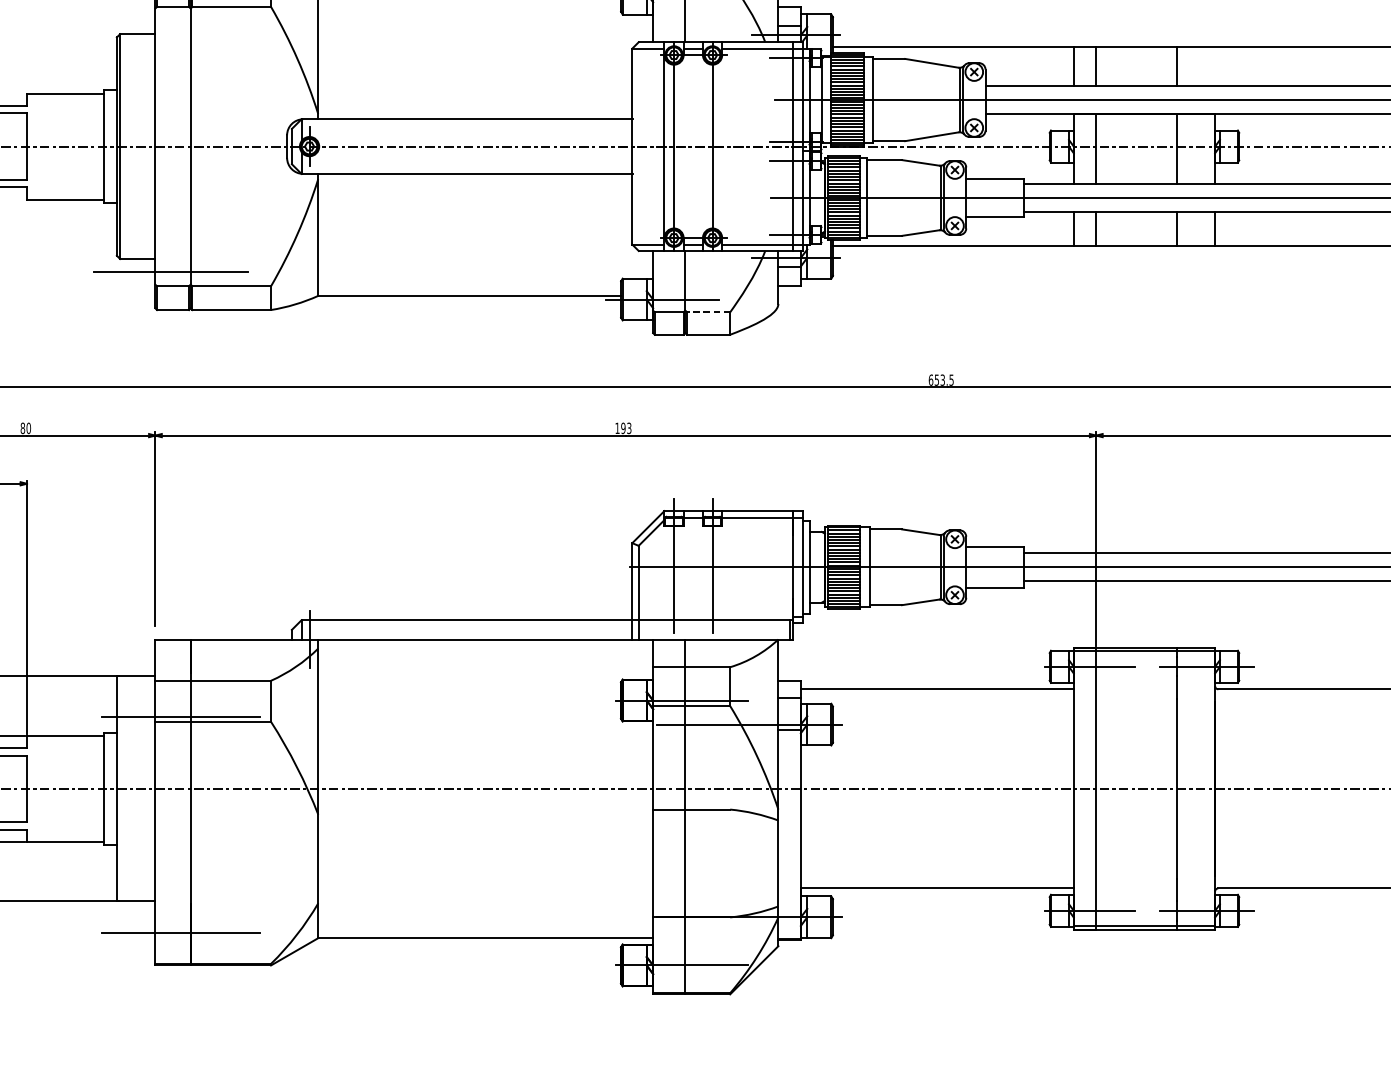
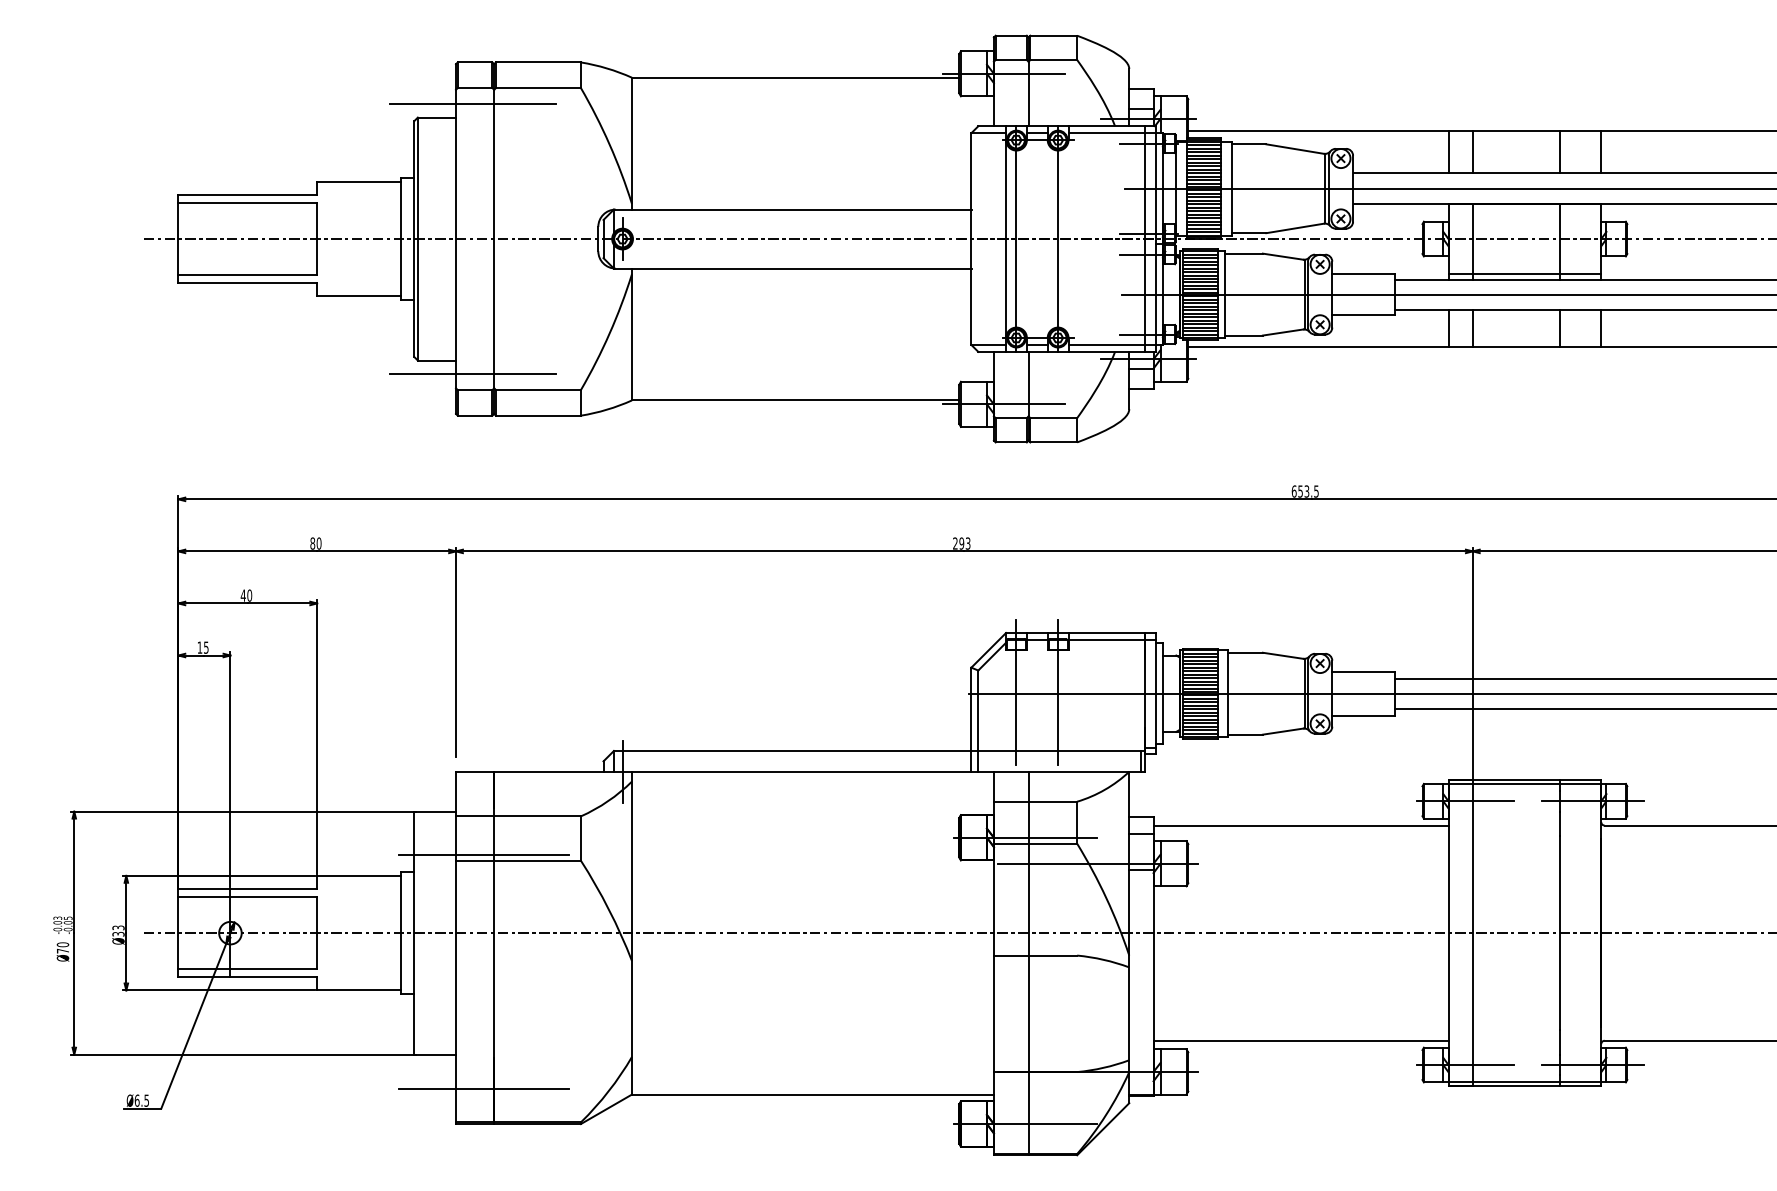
line: (170, 21) -> (472, 103), added
line: (1215, 66) -> (1601, 152), added
line: (1144, 178) -> (1524, 273), added
line: (708, 312) -> (1053, 418), dashed -> solid
text: (617, 428) -> (955, 543), 193 -> 293

